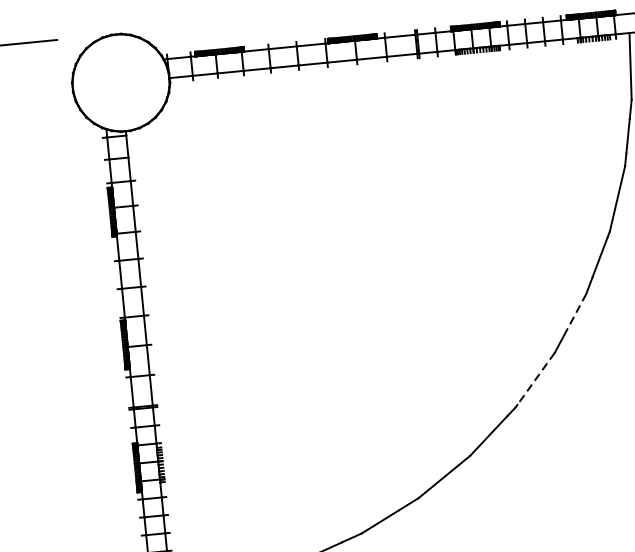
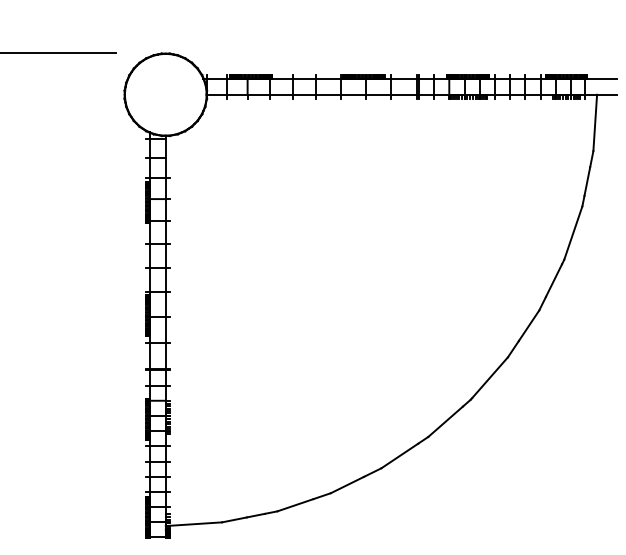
line: (575, 314) -> (528, 326), dashed -> solid
line: (535, 379) -> (489, 378), dashed -> solid

